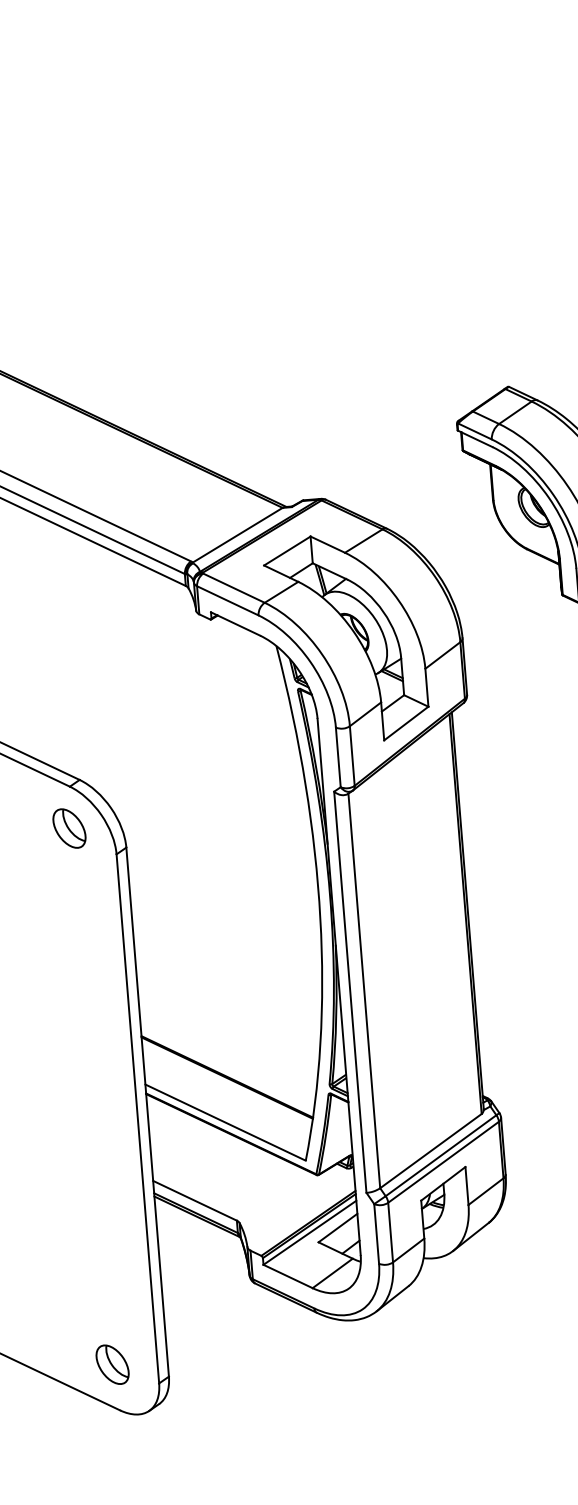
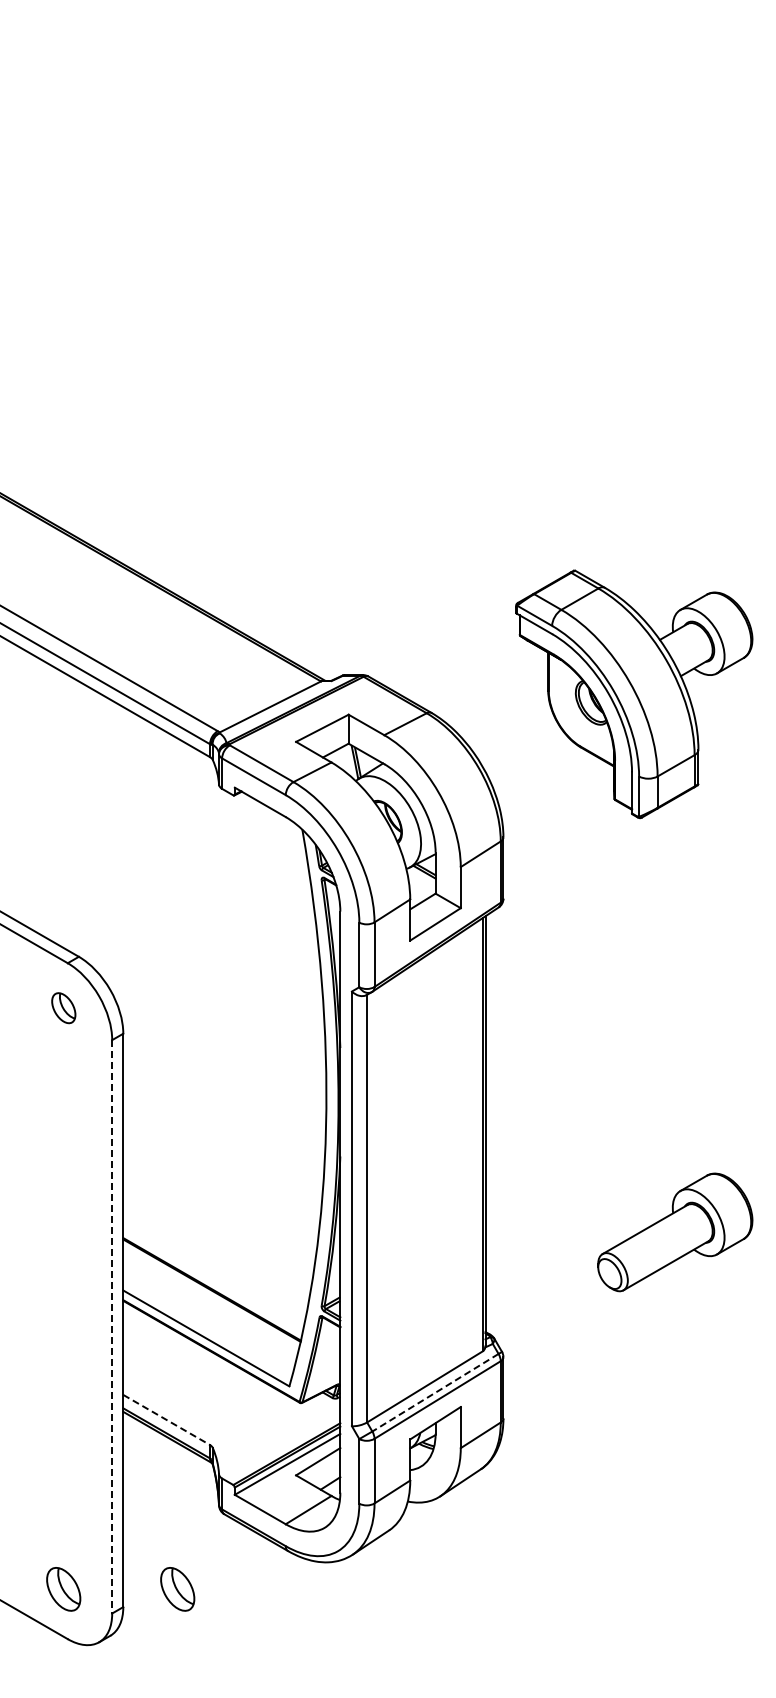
part: (69, 827) -> (63, 1007), size x0.7
line: (138, 1118) -> (112, 1326), solid -> dashed
line: (441, 1156) -> (435, 1393), solid -> dashed
line: (195, 1201) -> (167, 1420), solid -> dashed
part: (217, 1356) -> (177, 1589), added

